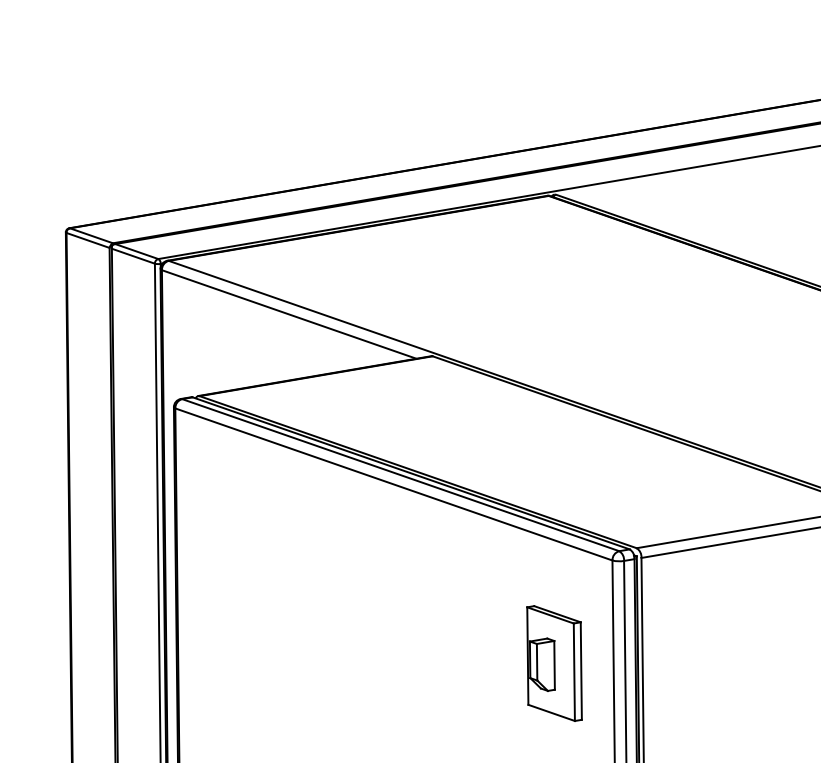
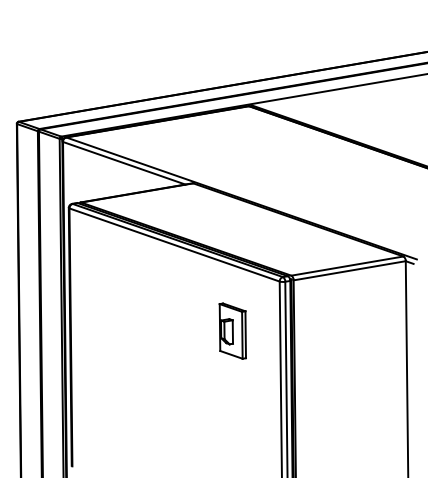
part: (553, 662) -> (232, 330), moved

